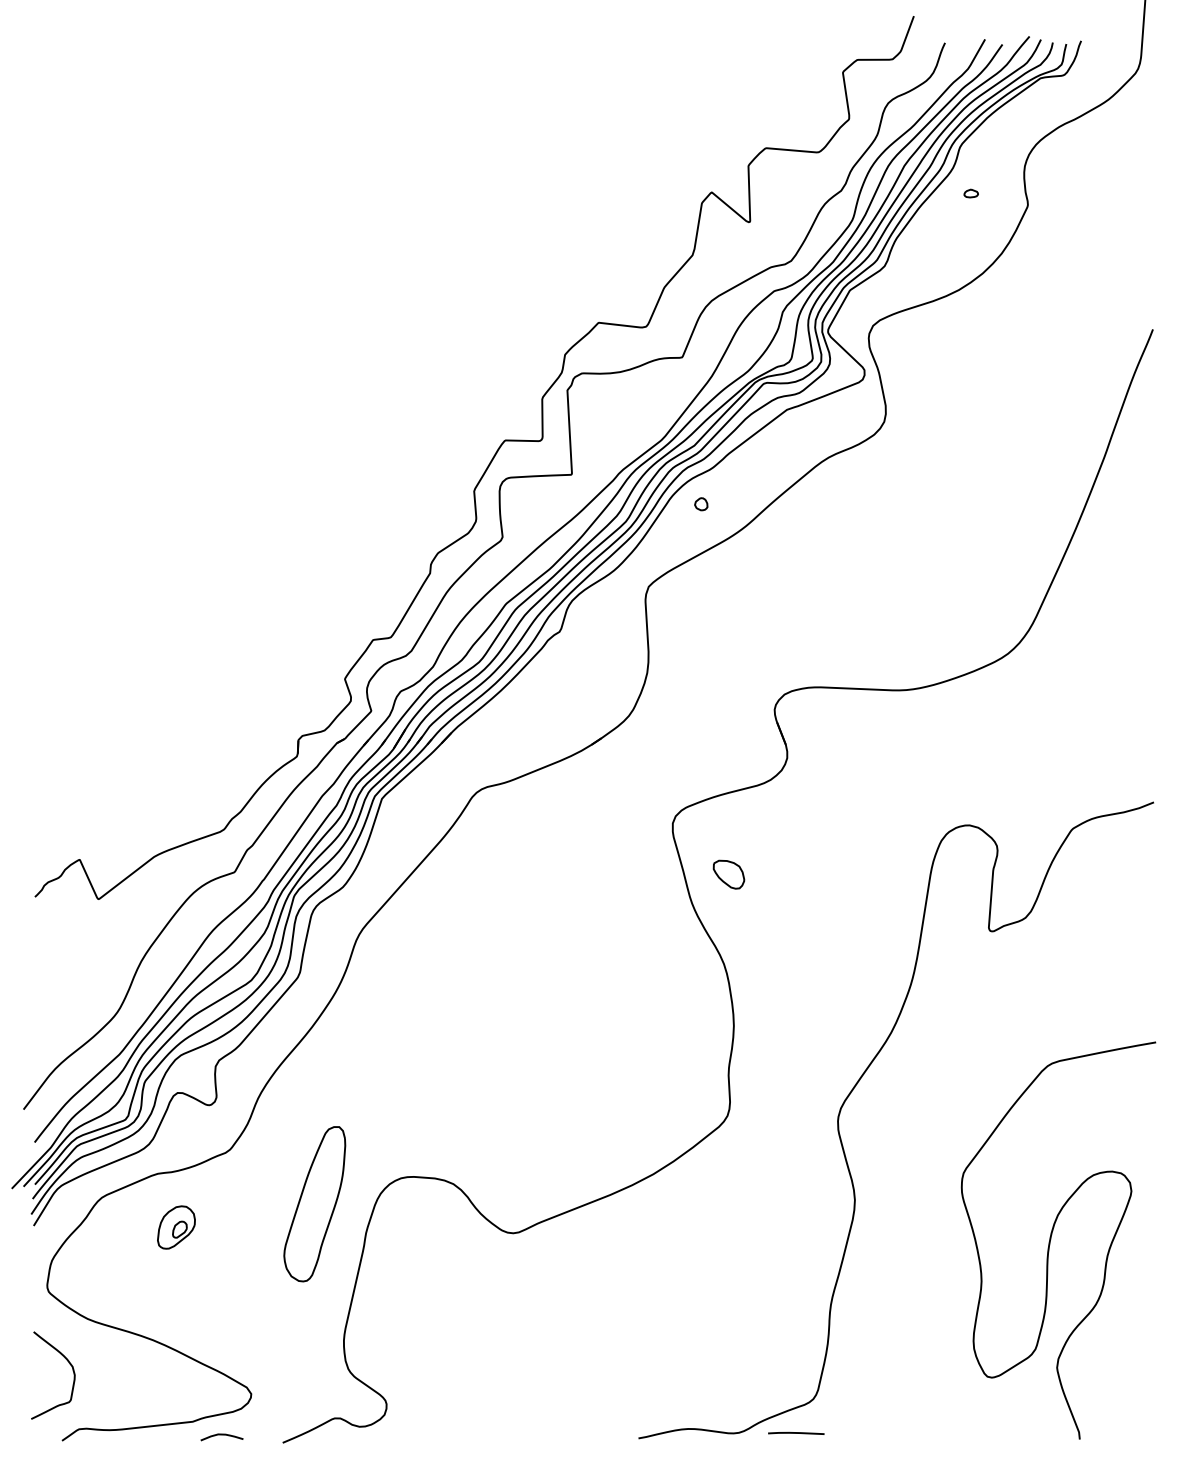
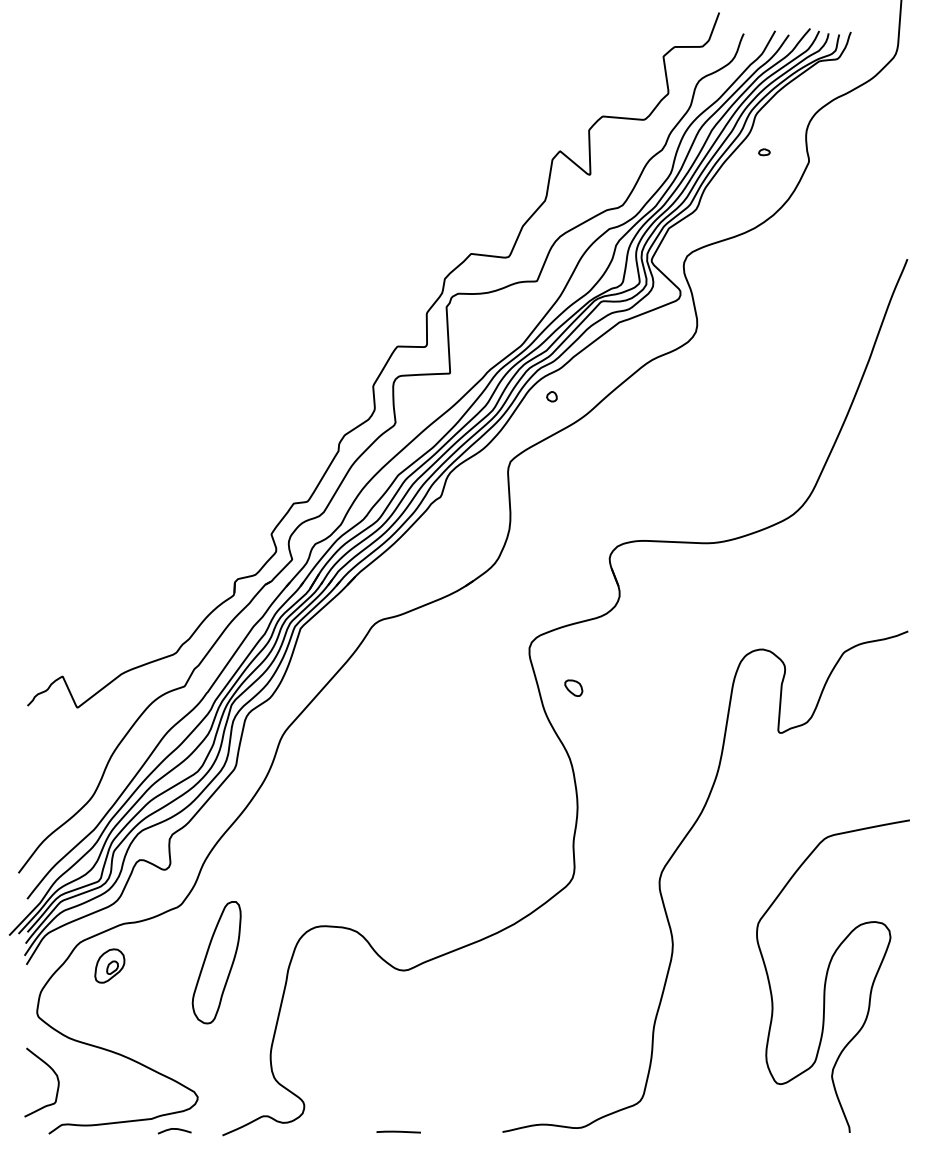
part: (728, 873) -> (573, 687), size x0.71
part: (314, 1203) -> (216, 962), moved
part: (176, 1226) -> (109, 965), moved
line: (796, 1432) -> (398, 1131), moved

